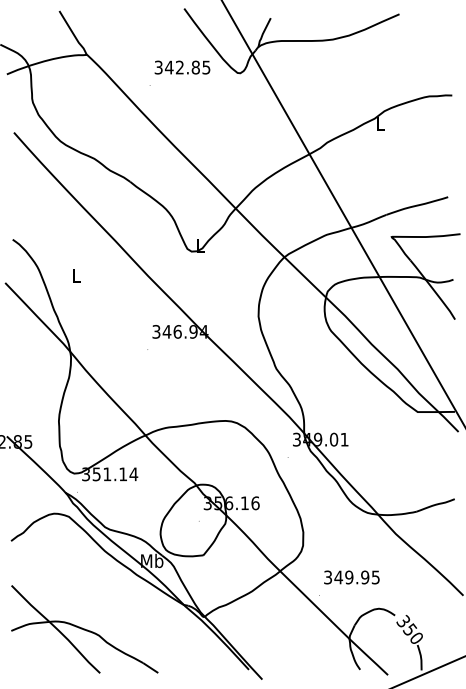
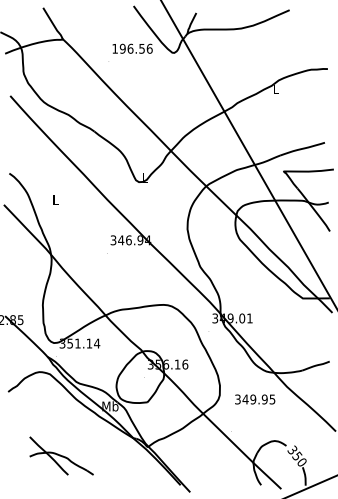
text: (182, 67) -> (132, 48), 342.85 -> 196.56
text: (351, 577) -> (254, 399), moved
part: (84, 629) -> (61, 456), size x0.6

